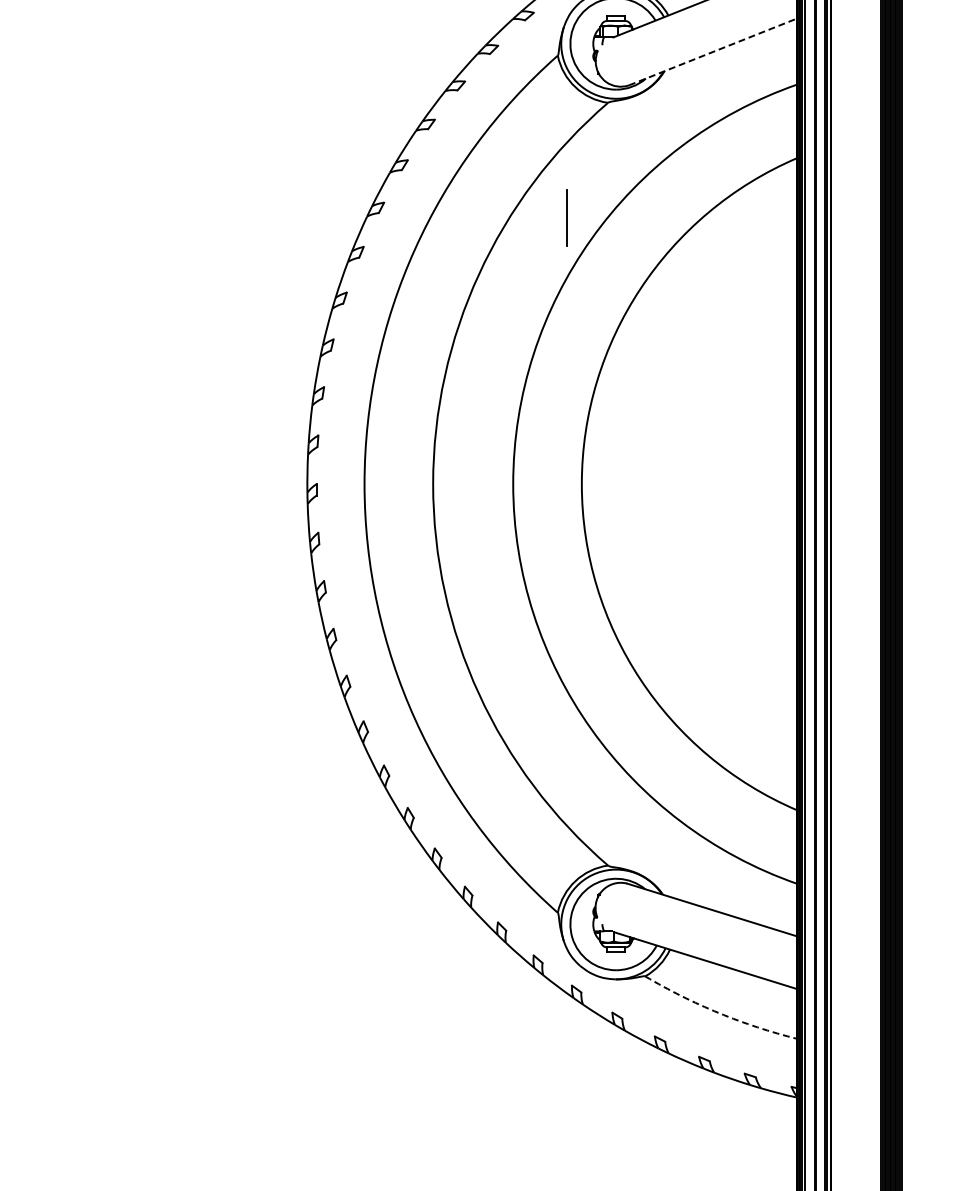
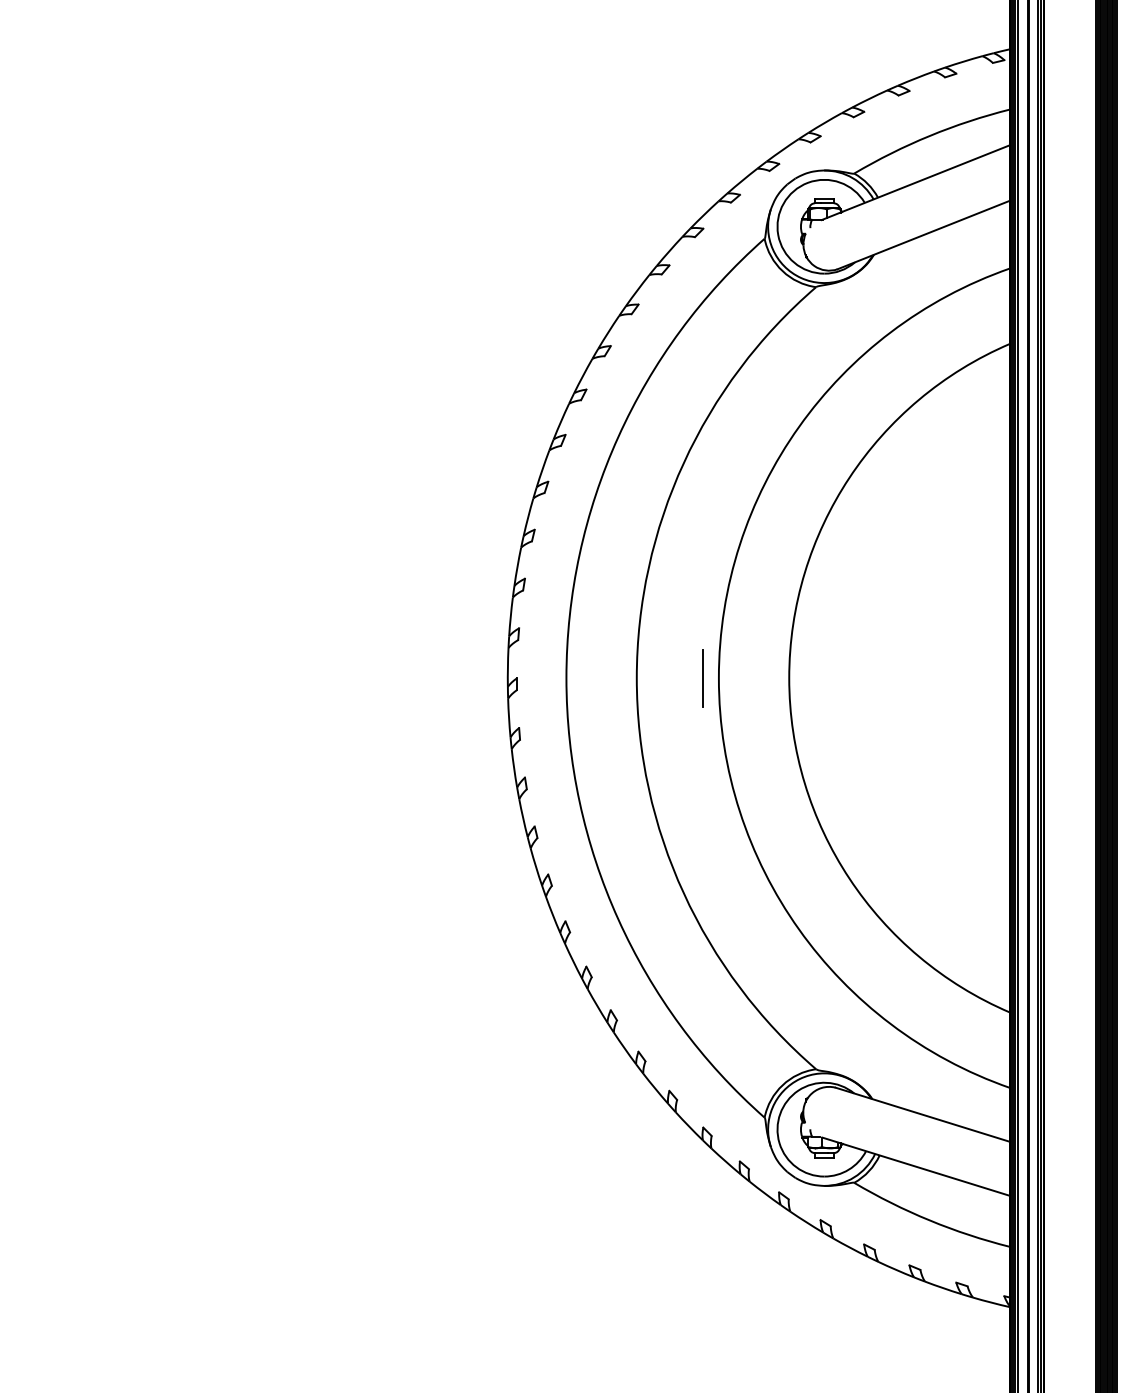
line: (712, 52) -> (923, 235), dashed -> solid
line: (566, 218) -> (702, 678), moved
arc: (718, 1013) -> (929, 1220), dashed -> solid

